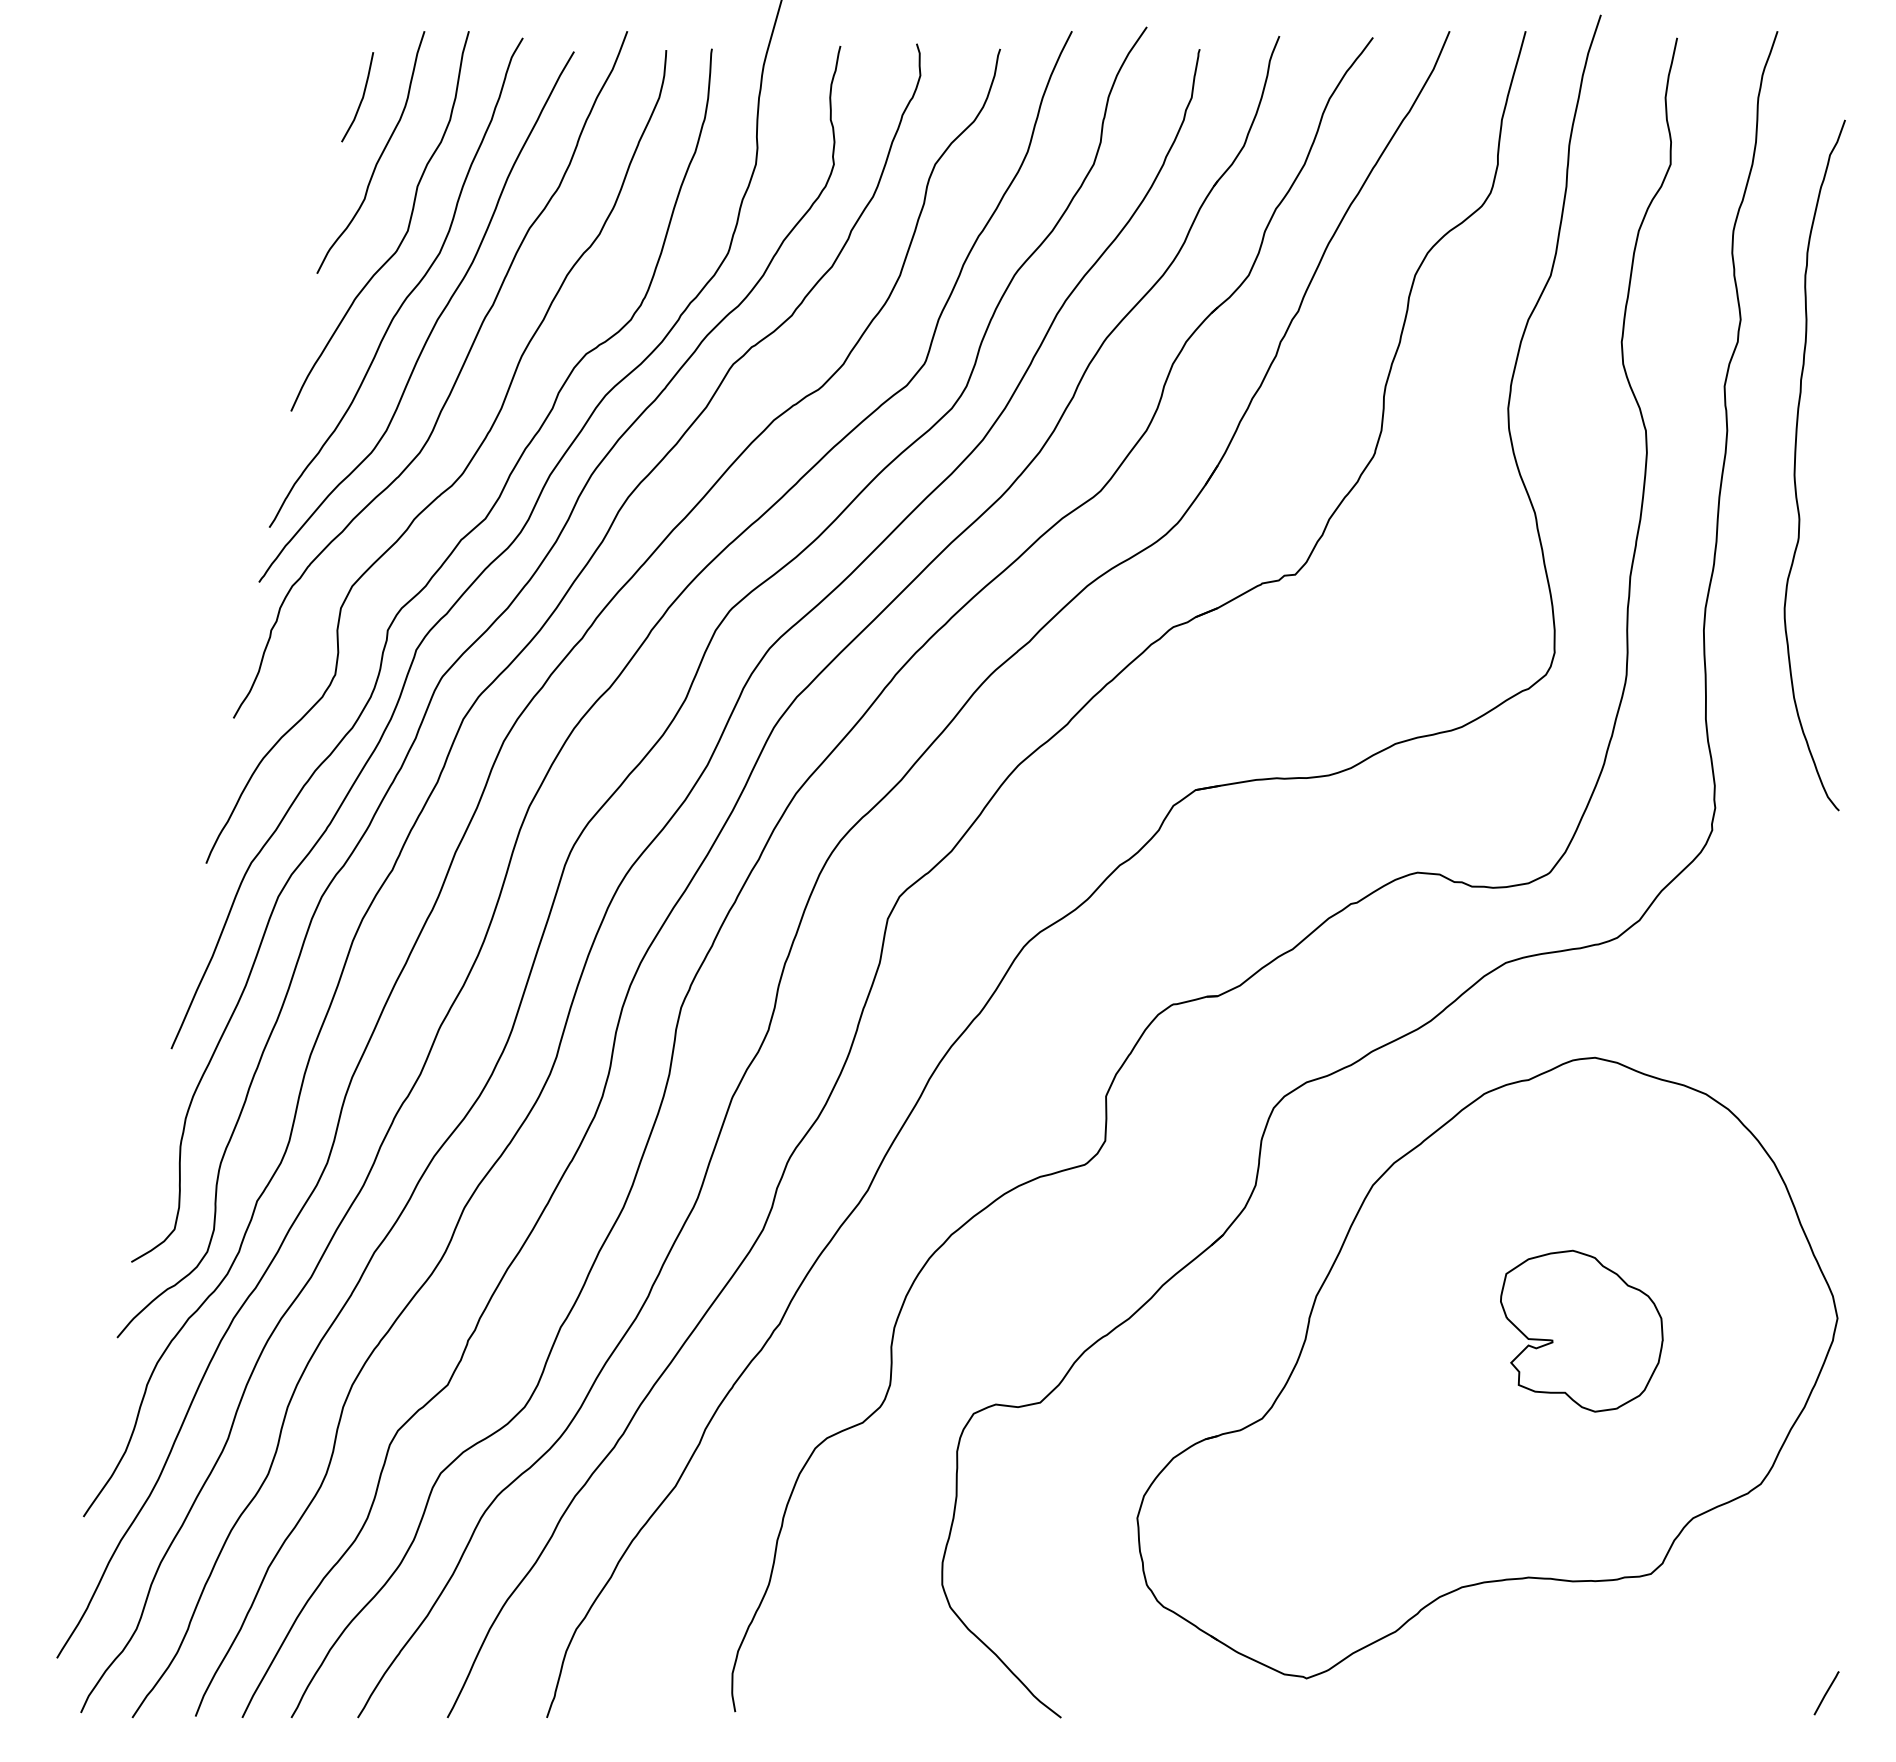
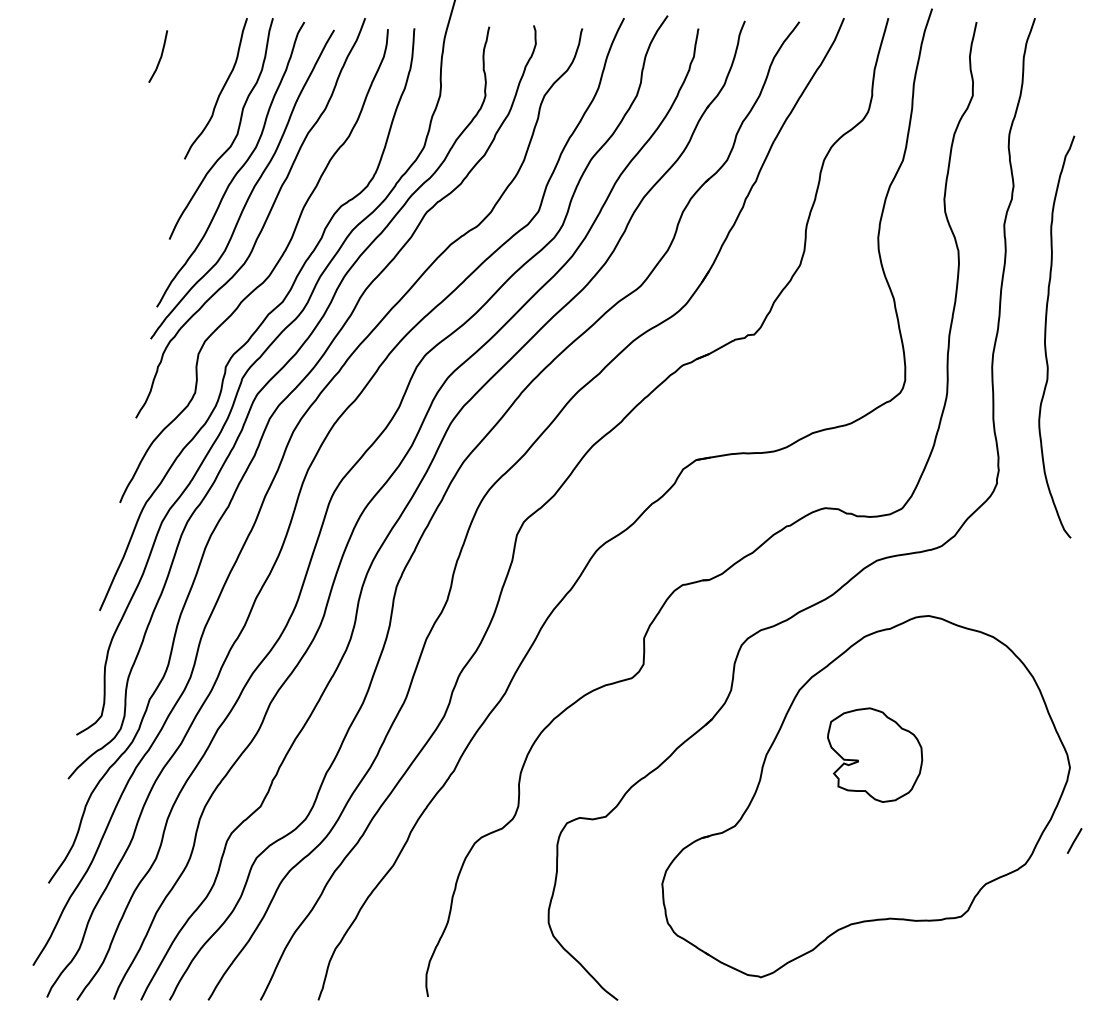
curve: (361, 97) -> (160, 56), moved
curve: (1797, 464) -> (1046, 336), moved
part: (1582, 1330) -> (875, 754), moved
line: (1826, 1692) -> (1074, 840), moved

